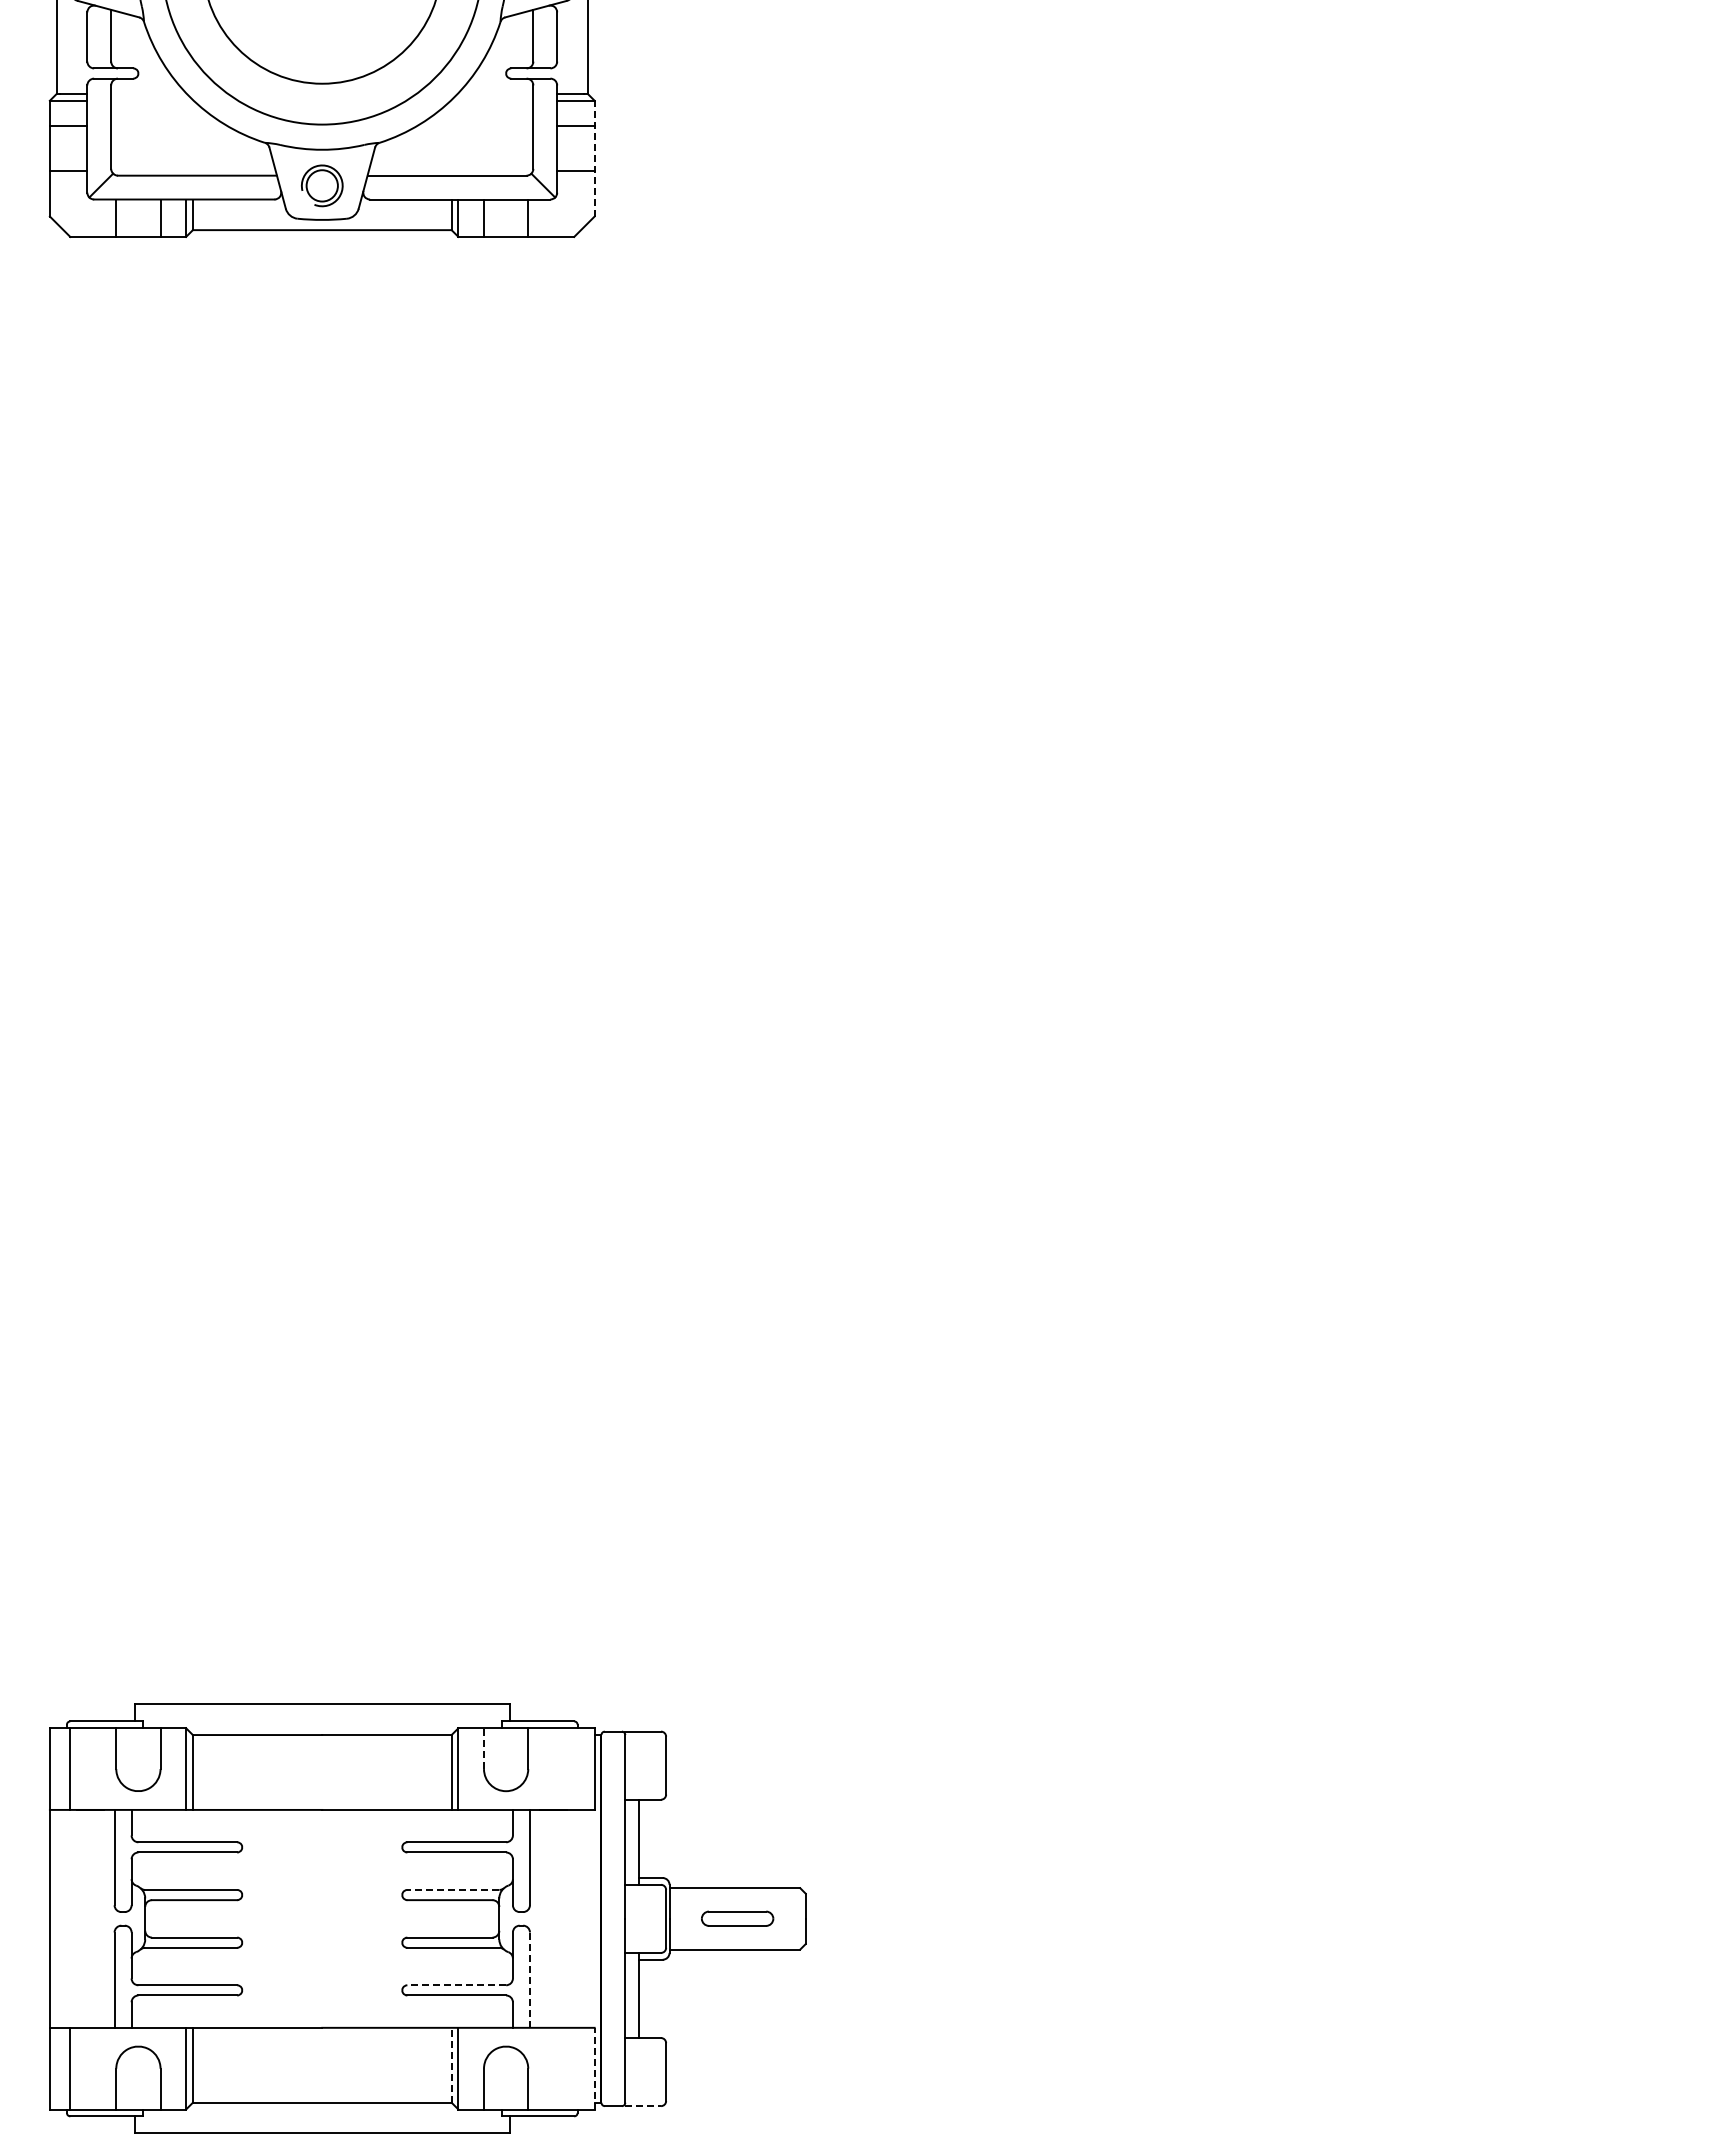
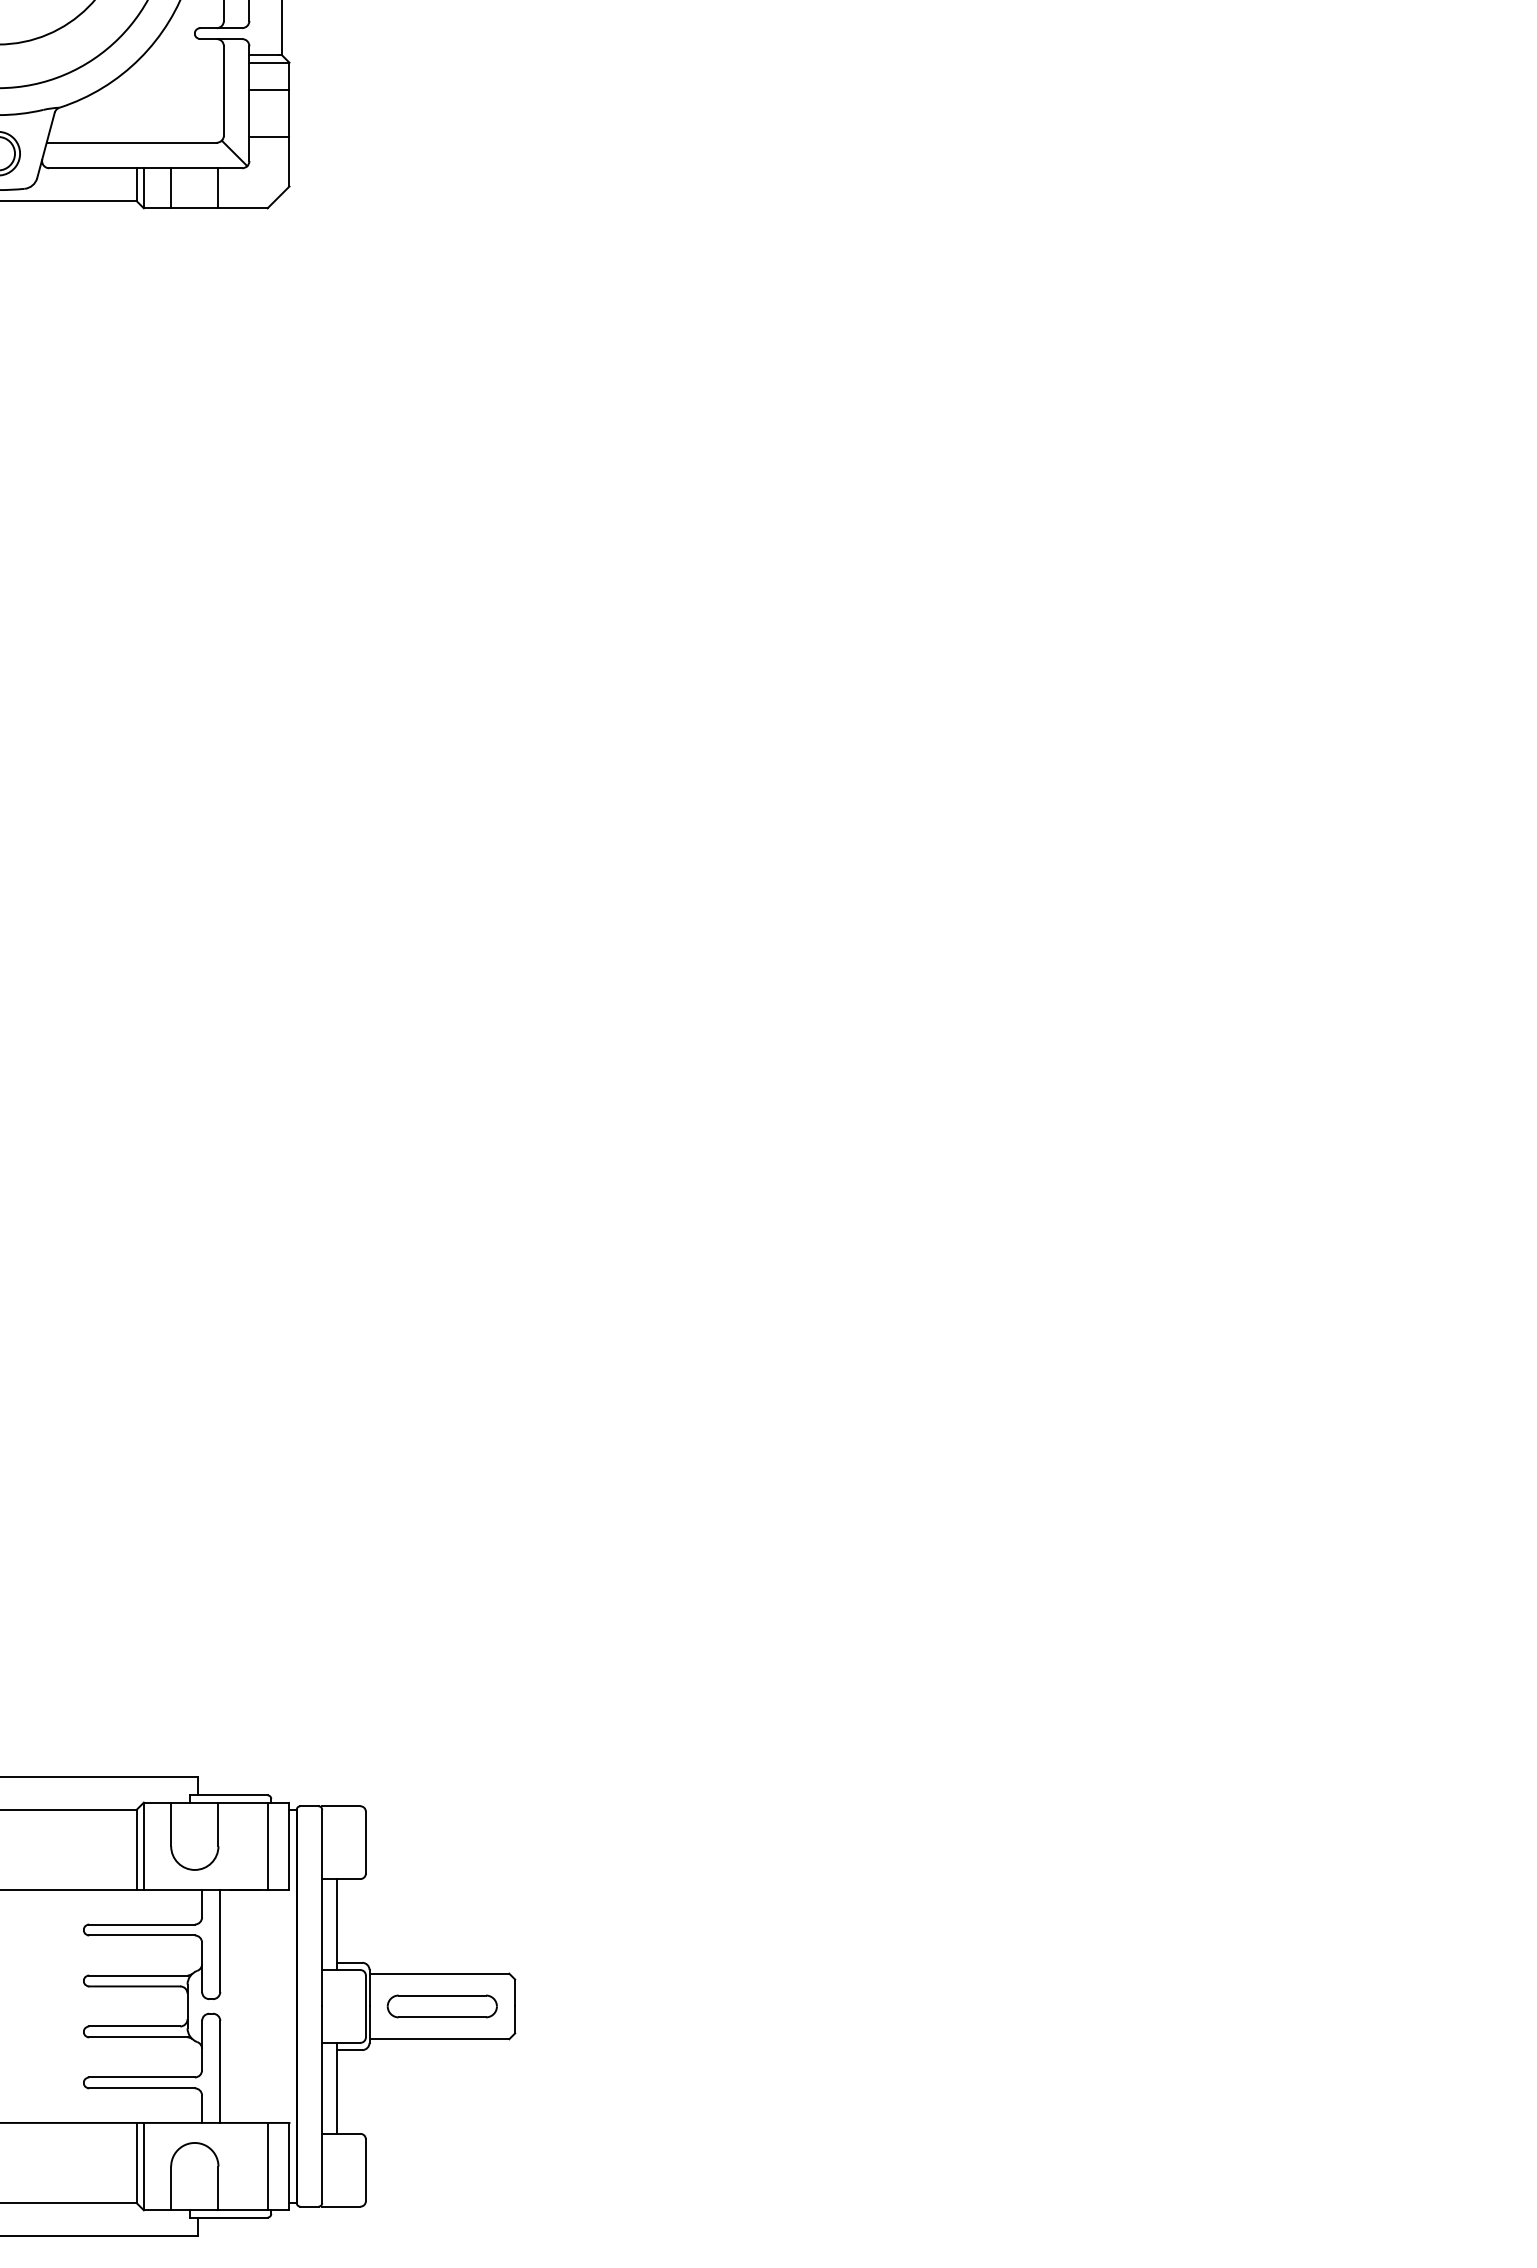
line: (594, 158) -> (289, 124), dashed -> solid
line: (484, 1748) -> (171, 1824), dashed -> solid
line: (574, 1768) -> (267, 1845), added
line: (452, 1889) -> (137, 1975), dashed -> solid
part: (737, 1918) -> (442, 2006), size x1.43
line: (529, 1980) -> (219, 2072), dashed -> solid
line: (456, 1985) -> (141, 2077), dashed -> solid
line: (451, 2064) -> (136, 2162), dashed -> solid
line: (574, 2068) -> (267, 2166), added
line: (594, 2068) -> (289, 2166), dashed -> solid
line: (643, 2106) -> (341, 2207), dashed -> solid

